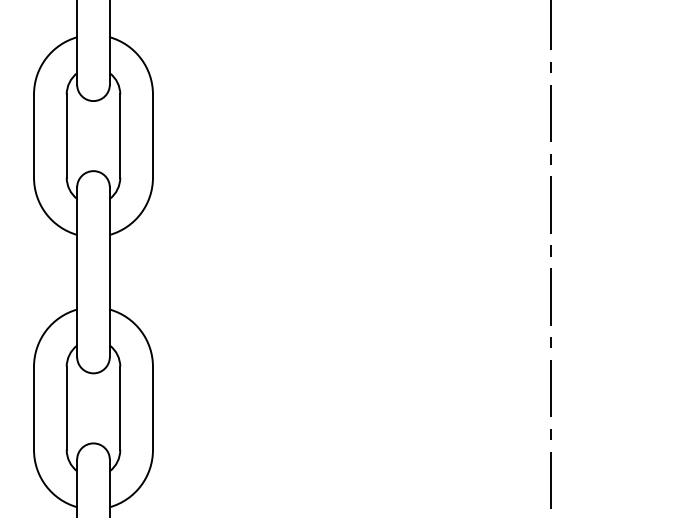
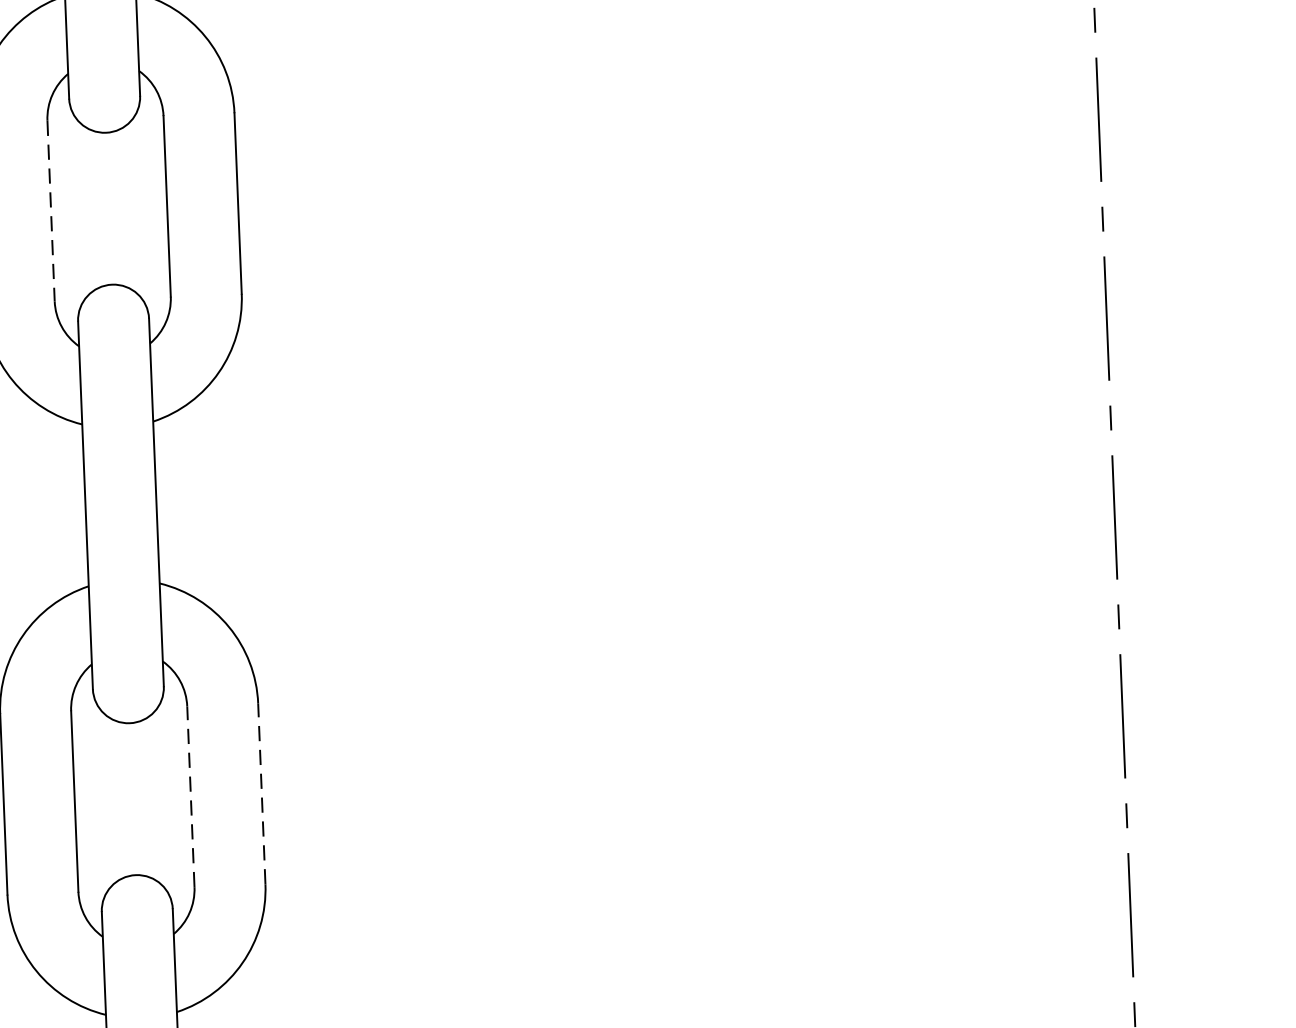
line: (66, 136) -> (50, 211), solid -> dashed
line: (120, 408) -> (191, 797), solid -> dashed
line: (152, 408) -> (260, 794), solid -> dashed

